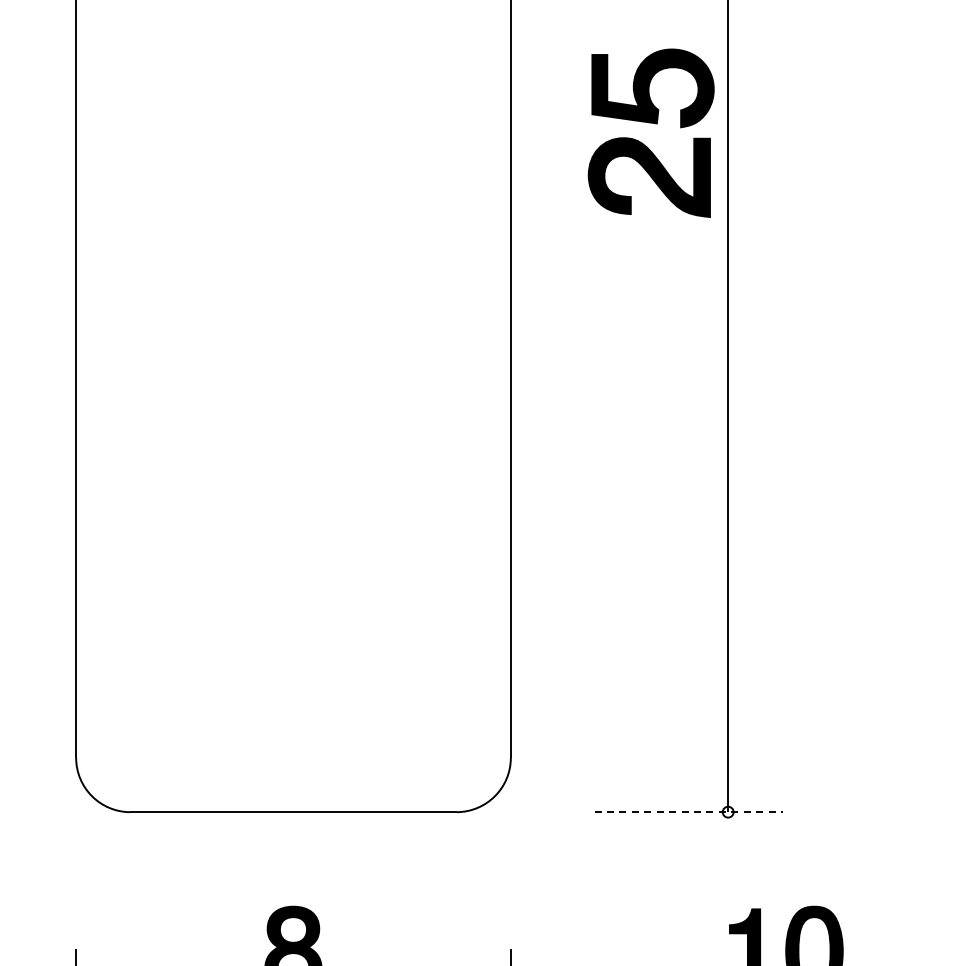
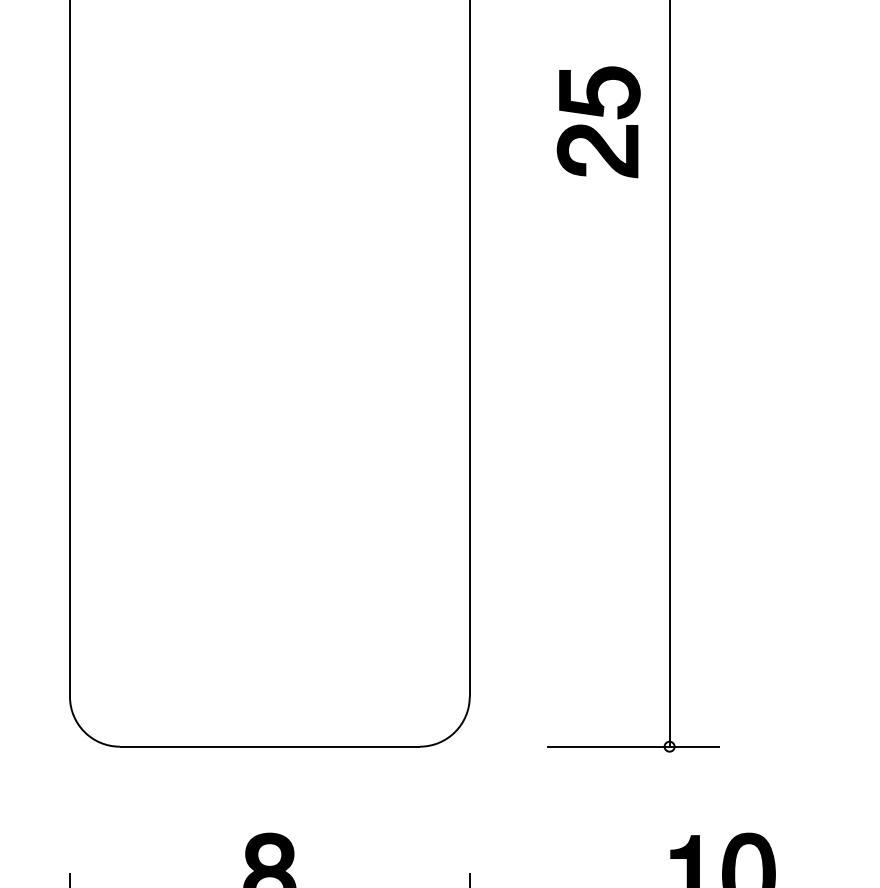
part: (650, 132) -> (598, 121), size x0.71
line: (689, 812) -> (634, 747), dashed -> solid

